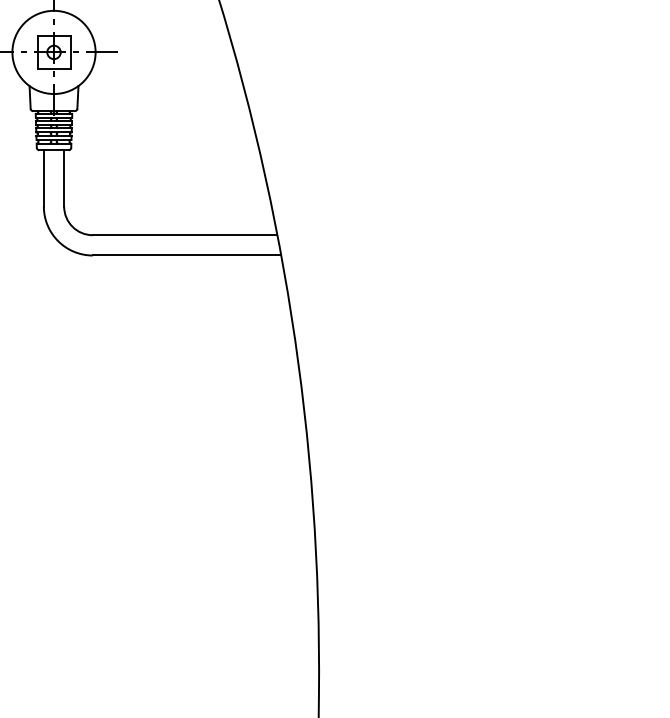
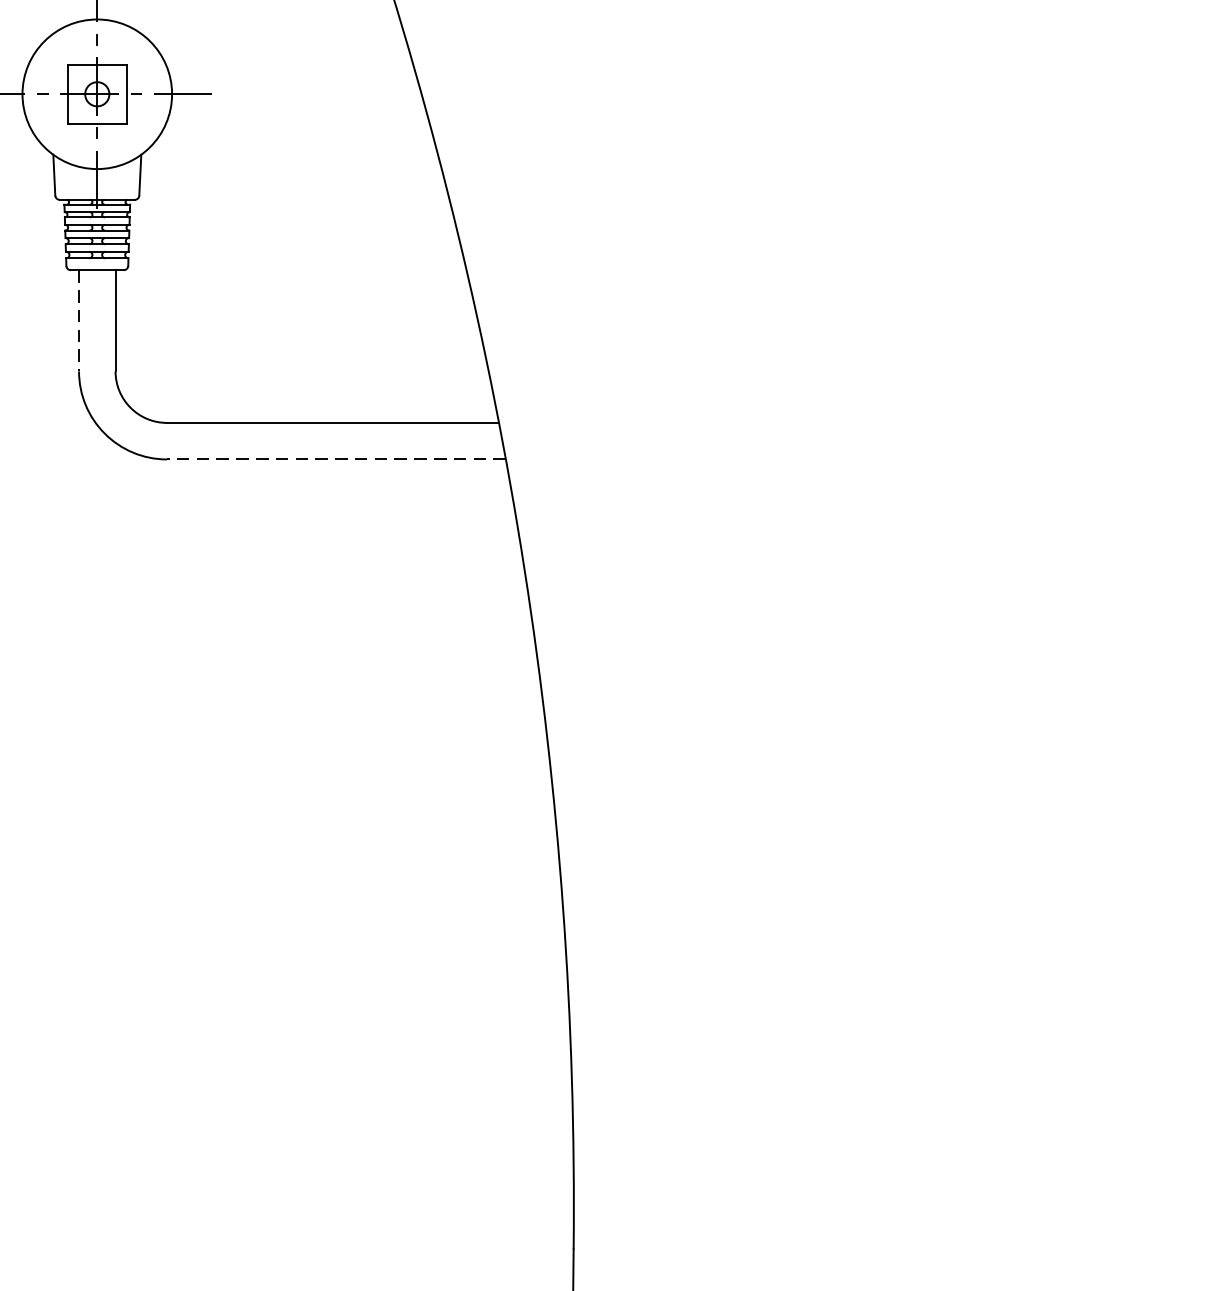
line: (43, 178) -> (78, 320), solid -> dashed
line: (186, 255) -> (335, 459), solid -> dashed

